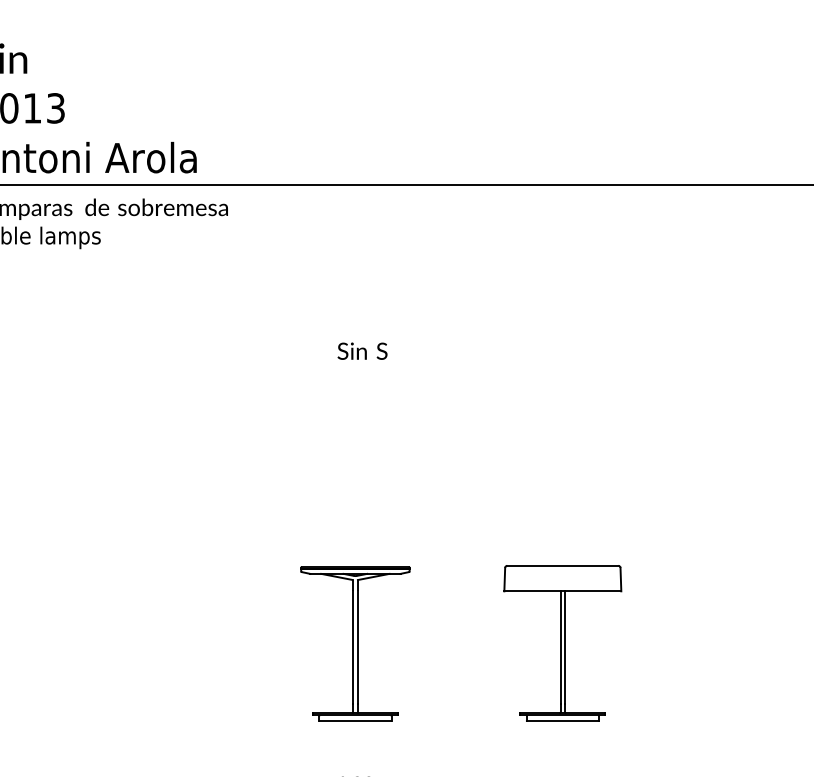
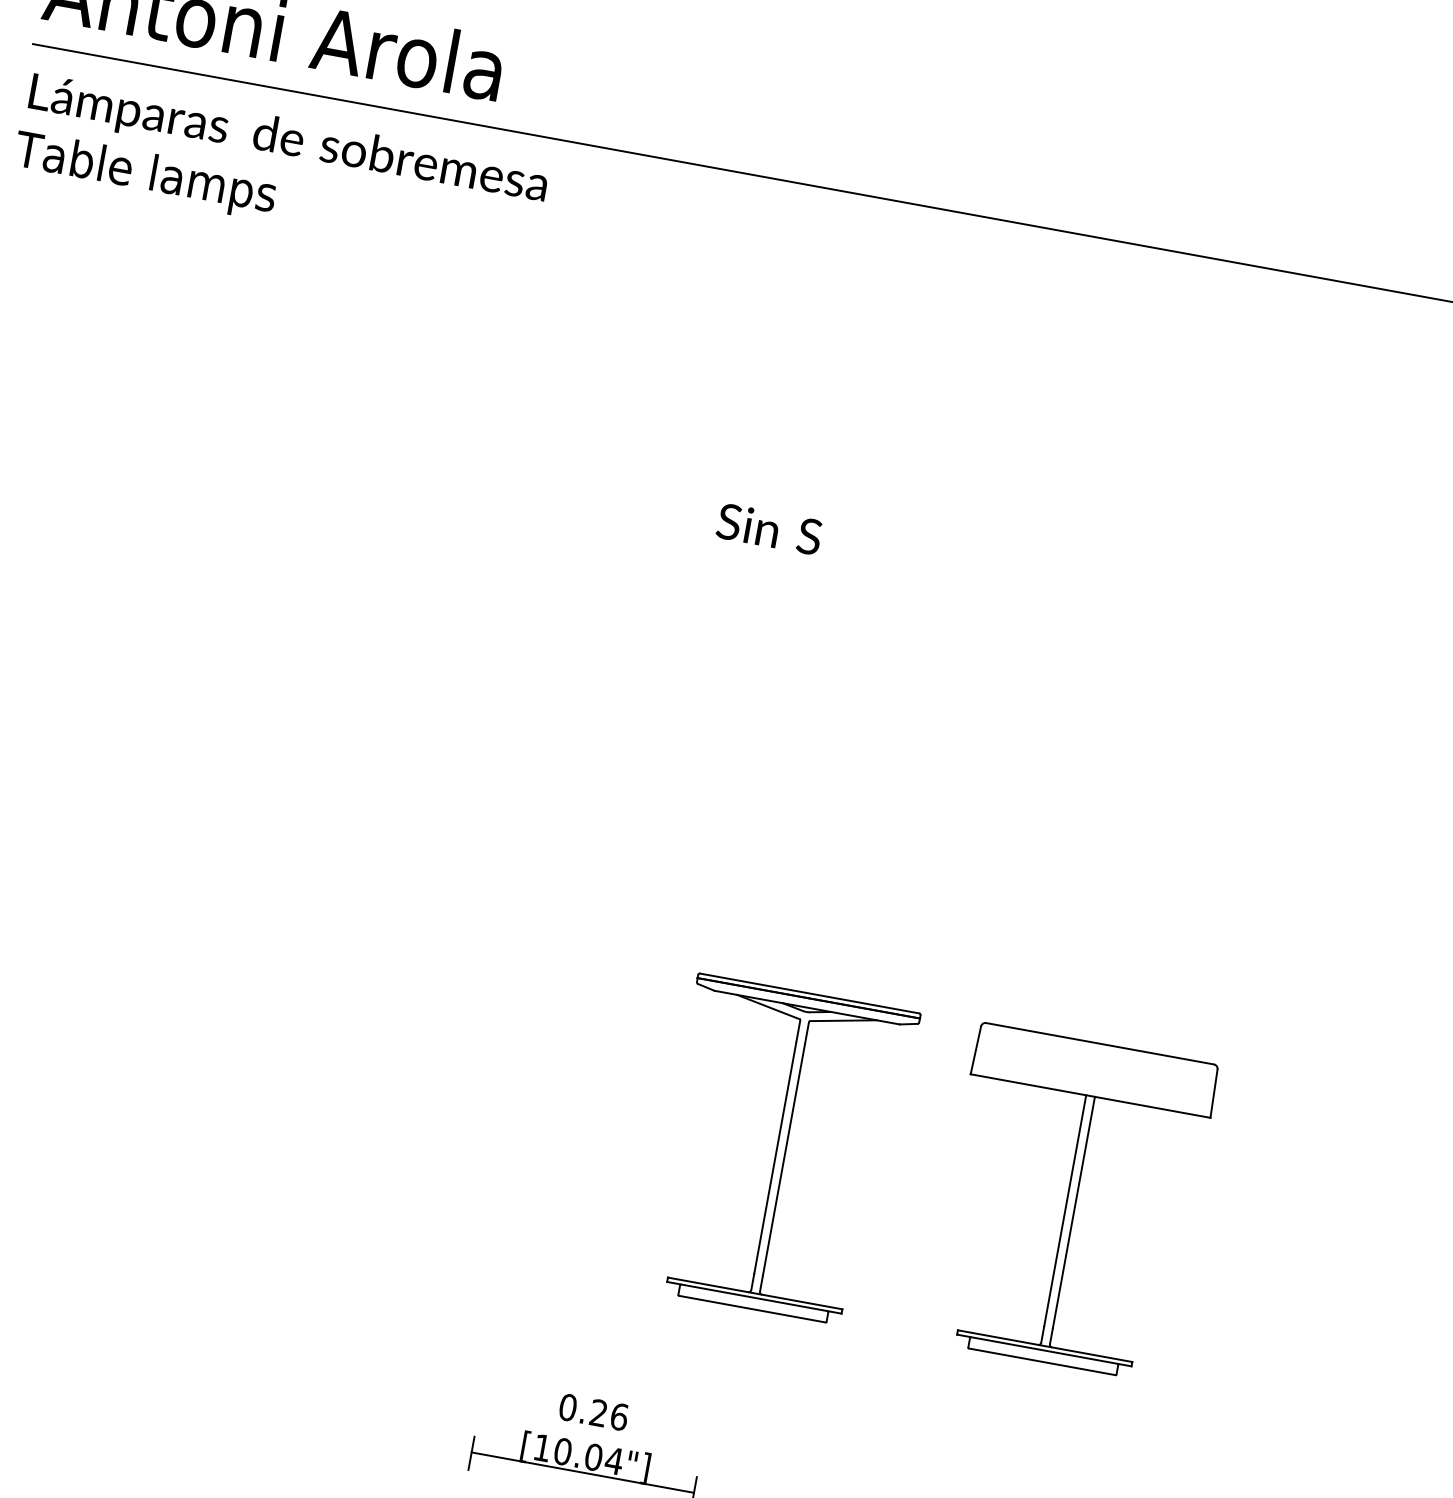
part: (355, 643) -> (781, 1150), moved

